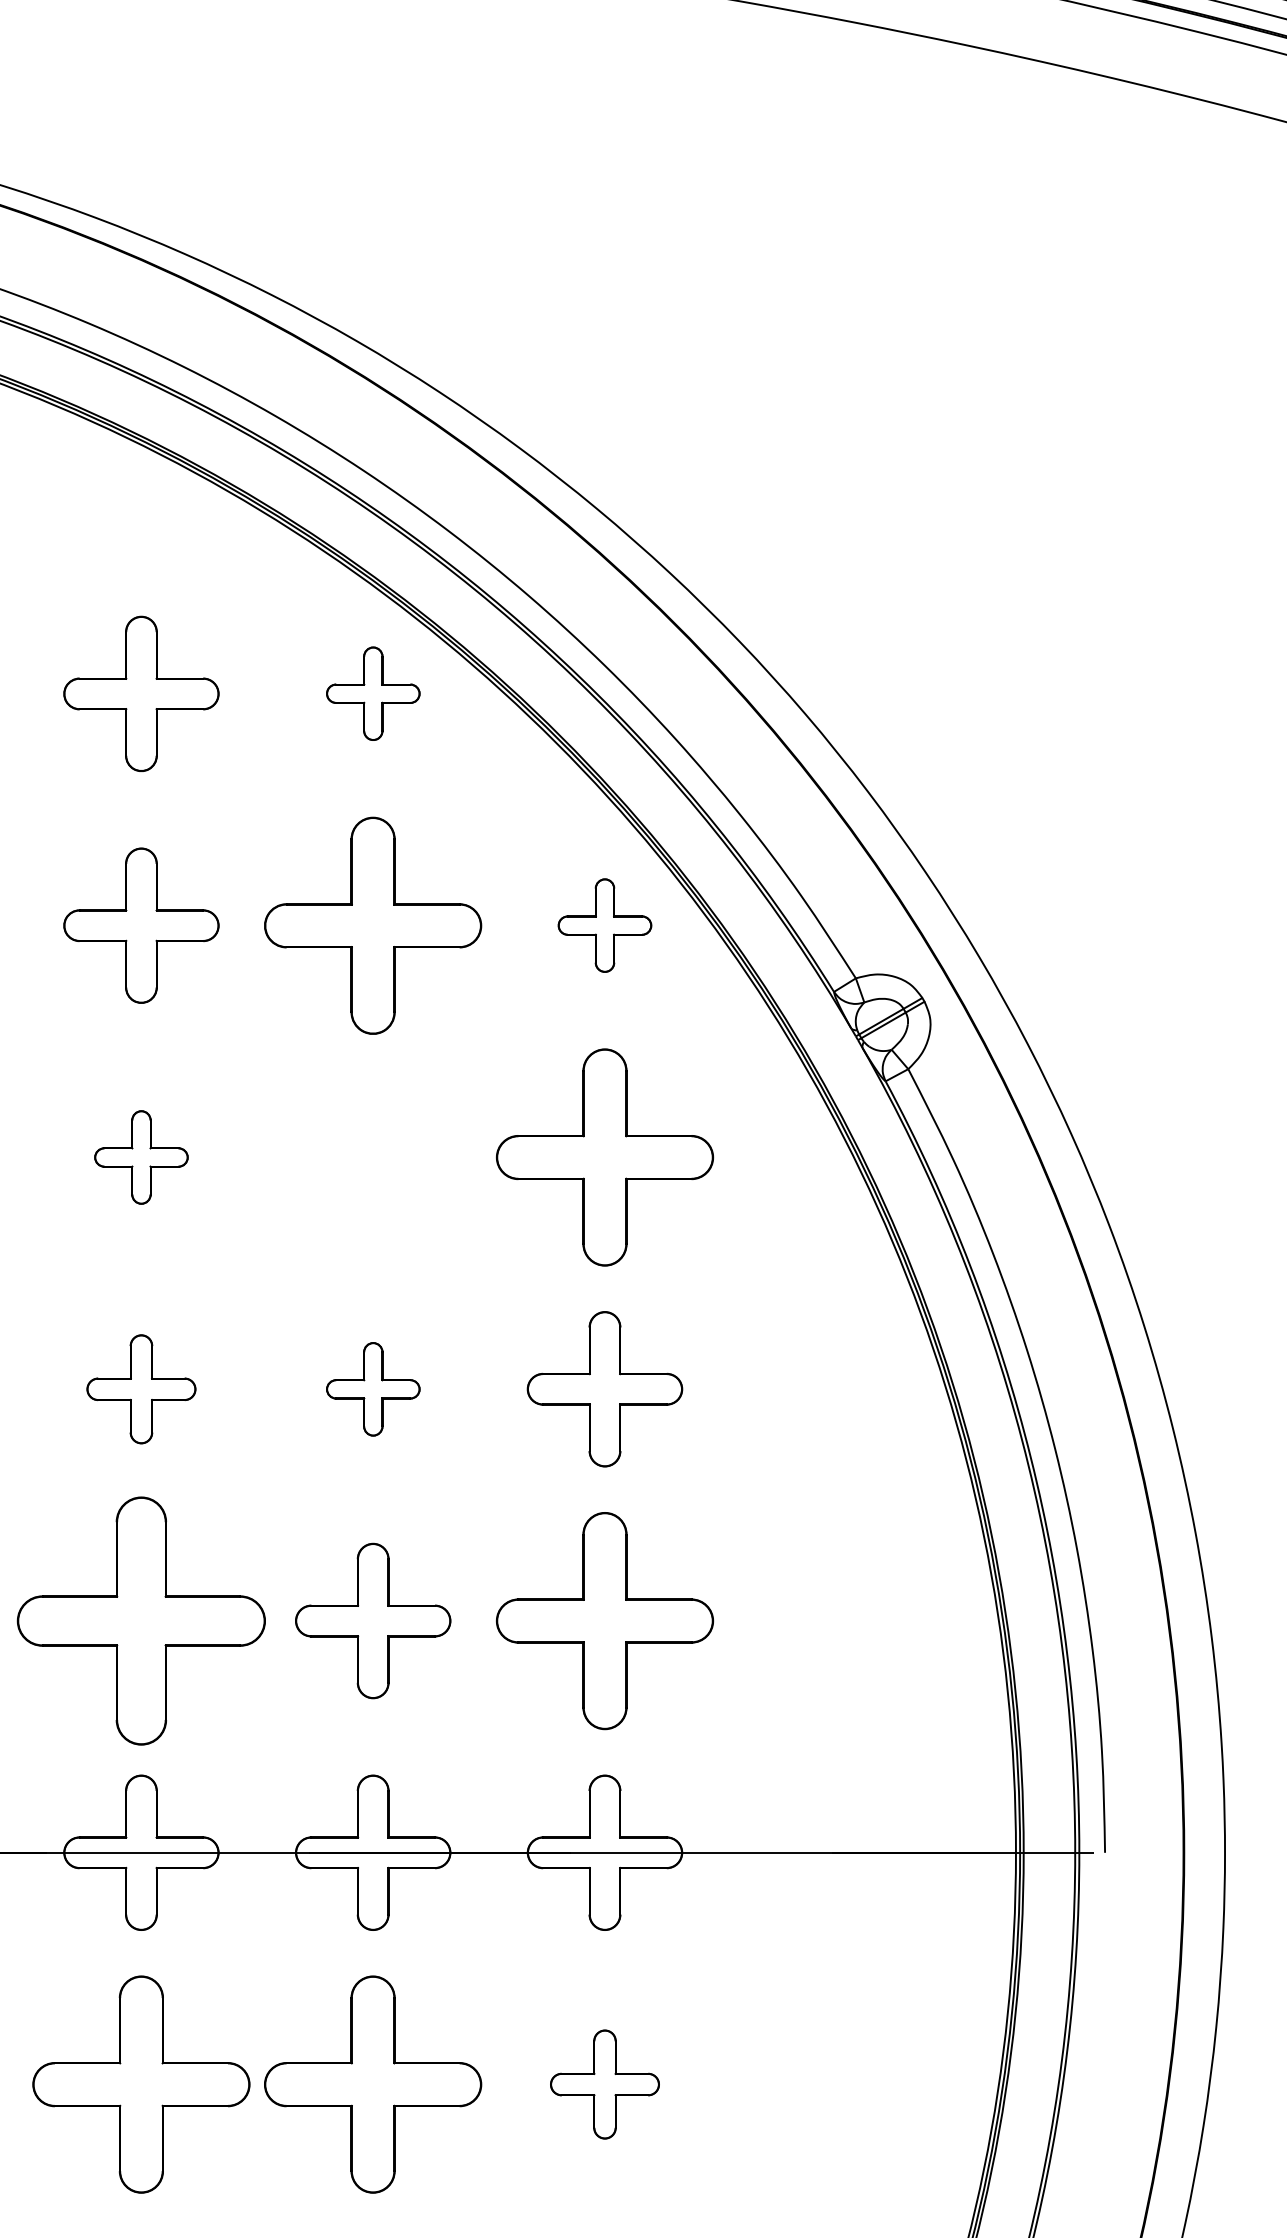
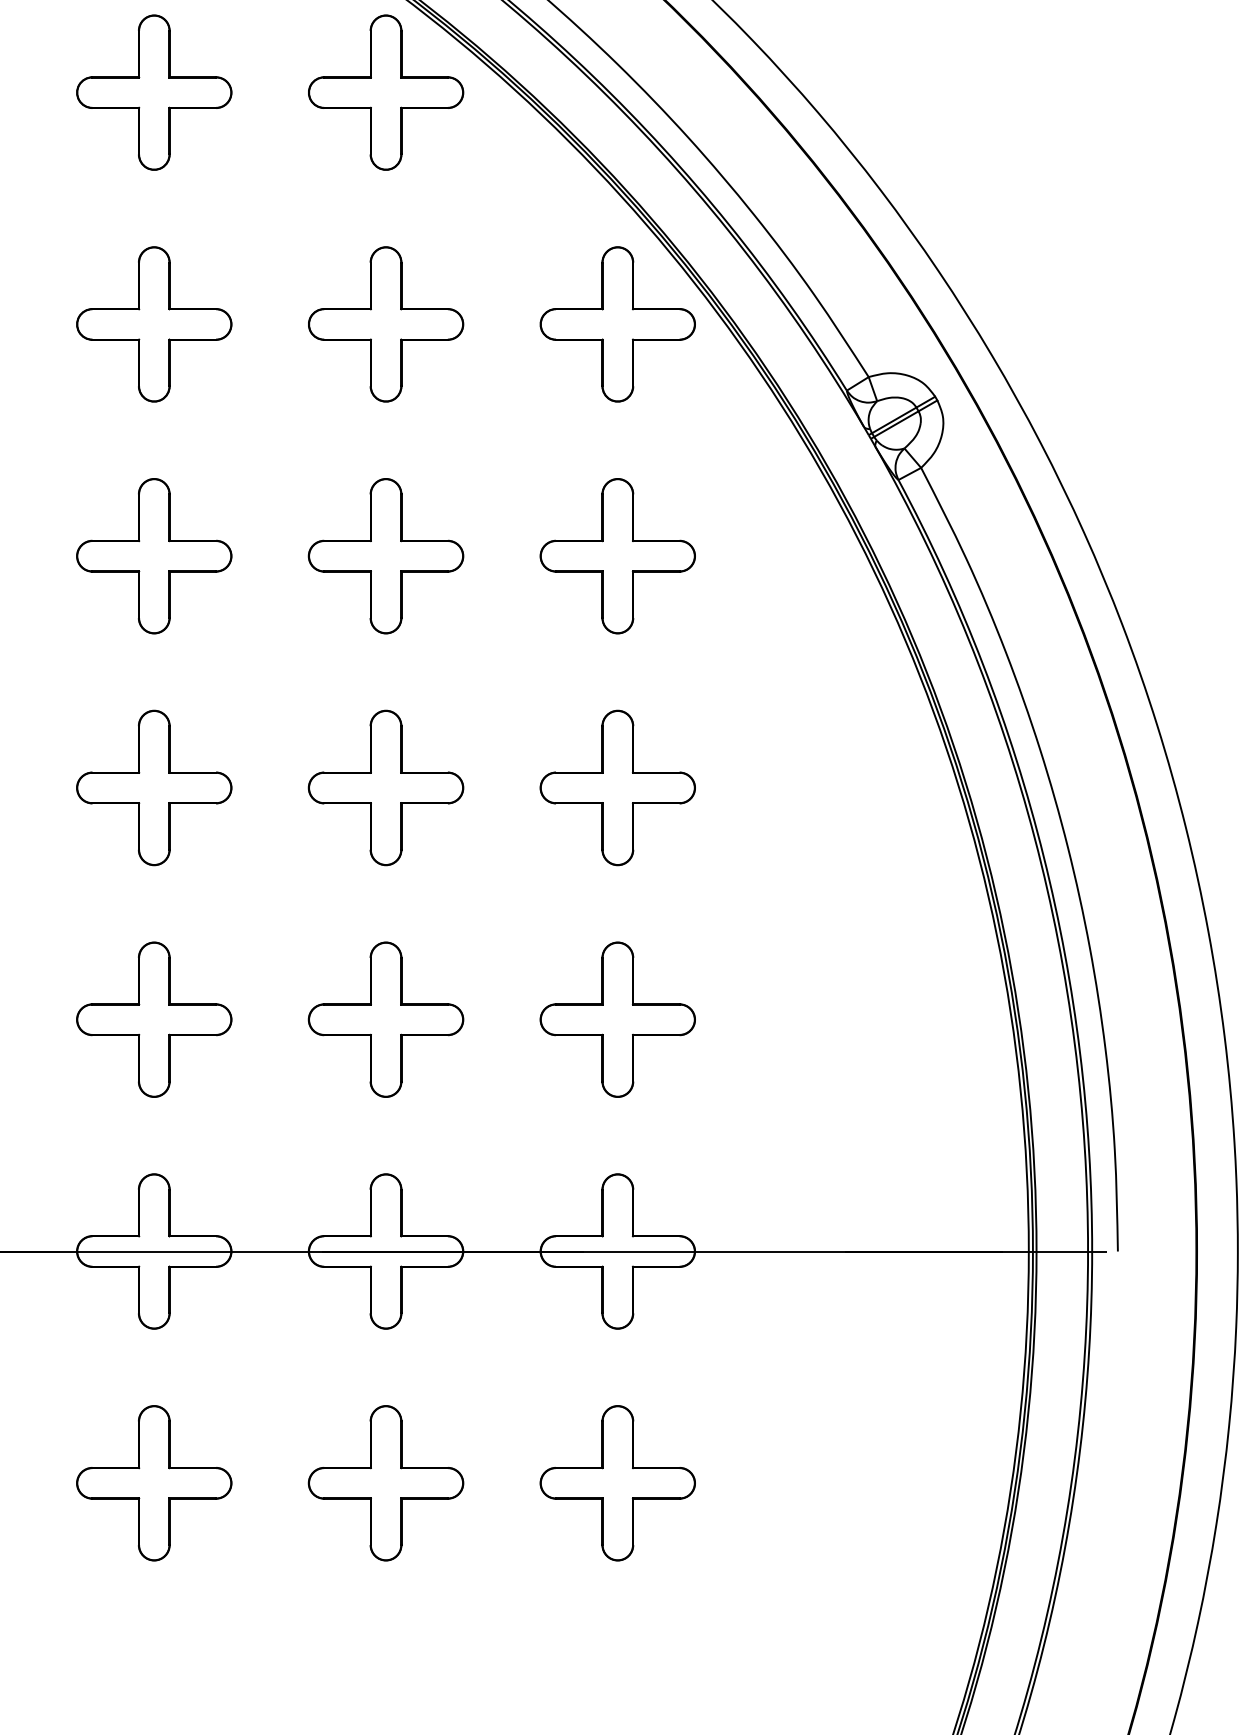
part: (373, 693) -> (386, 92), size x1.67
part: (373, 925) -> (386, 324), size x0.71
part: (604, 925) -> (617, 324), size x1.67
part: (141, 1157) -> (154, 556), size x1.67
part: (373, 1157) -> (386, 556), added
part: (604, 1157) -> (617, 556), size x0.71
part: (141, 1389) -> (154, 788), size x1.43
part: (373, 1389) -> (386, 788), size x1.67
part: (141, 1620) -> (154, 1019), size x0.62
part: (604, 1620) -> (617, 1019), size x0.71
part: (141, 2084) -> (154, 1483), size x0.71
part: (373, 2084) -> (386, 1483), size x0.71
part: (604, 2084) -> (617, 1483), size x1.43

